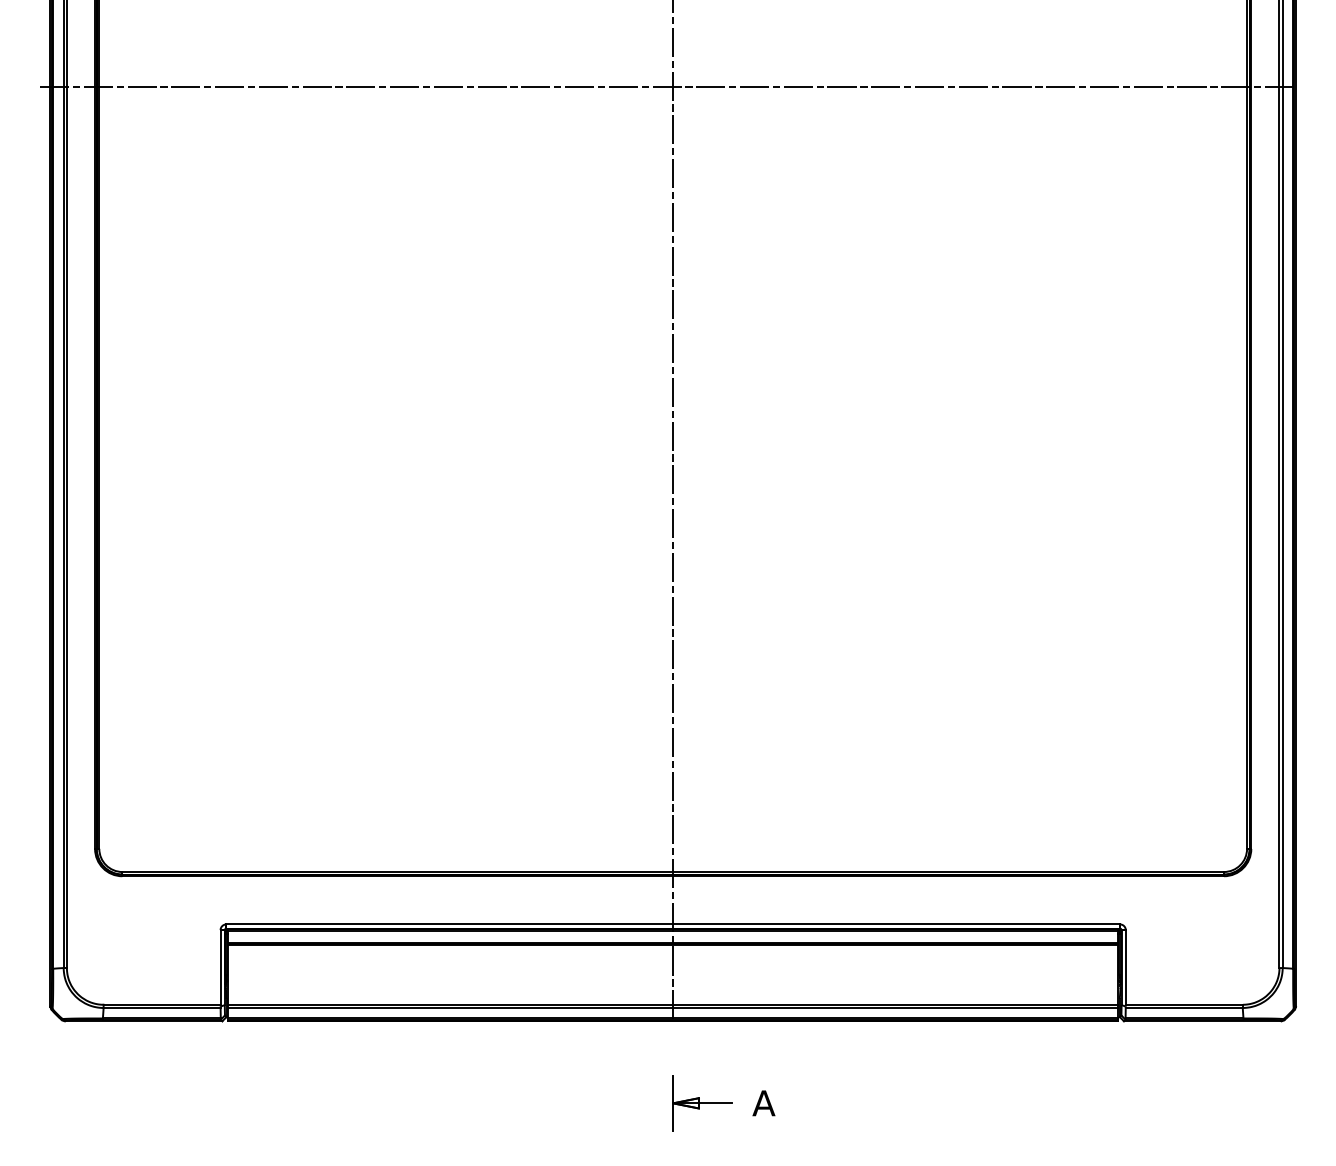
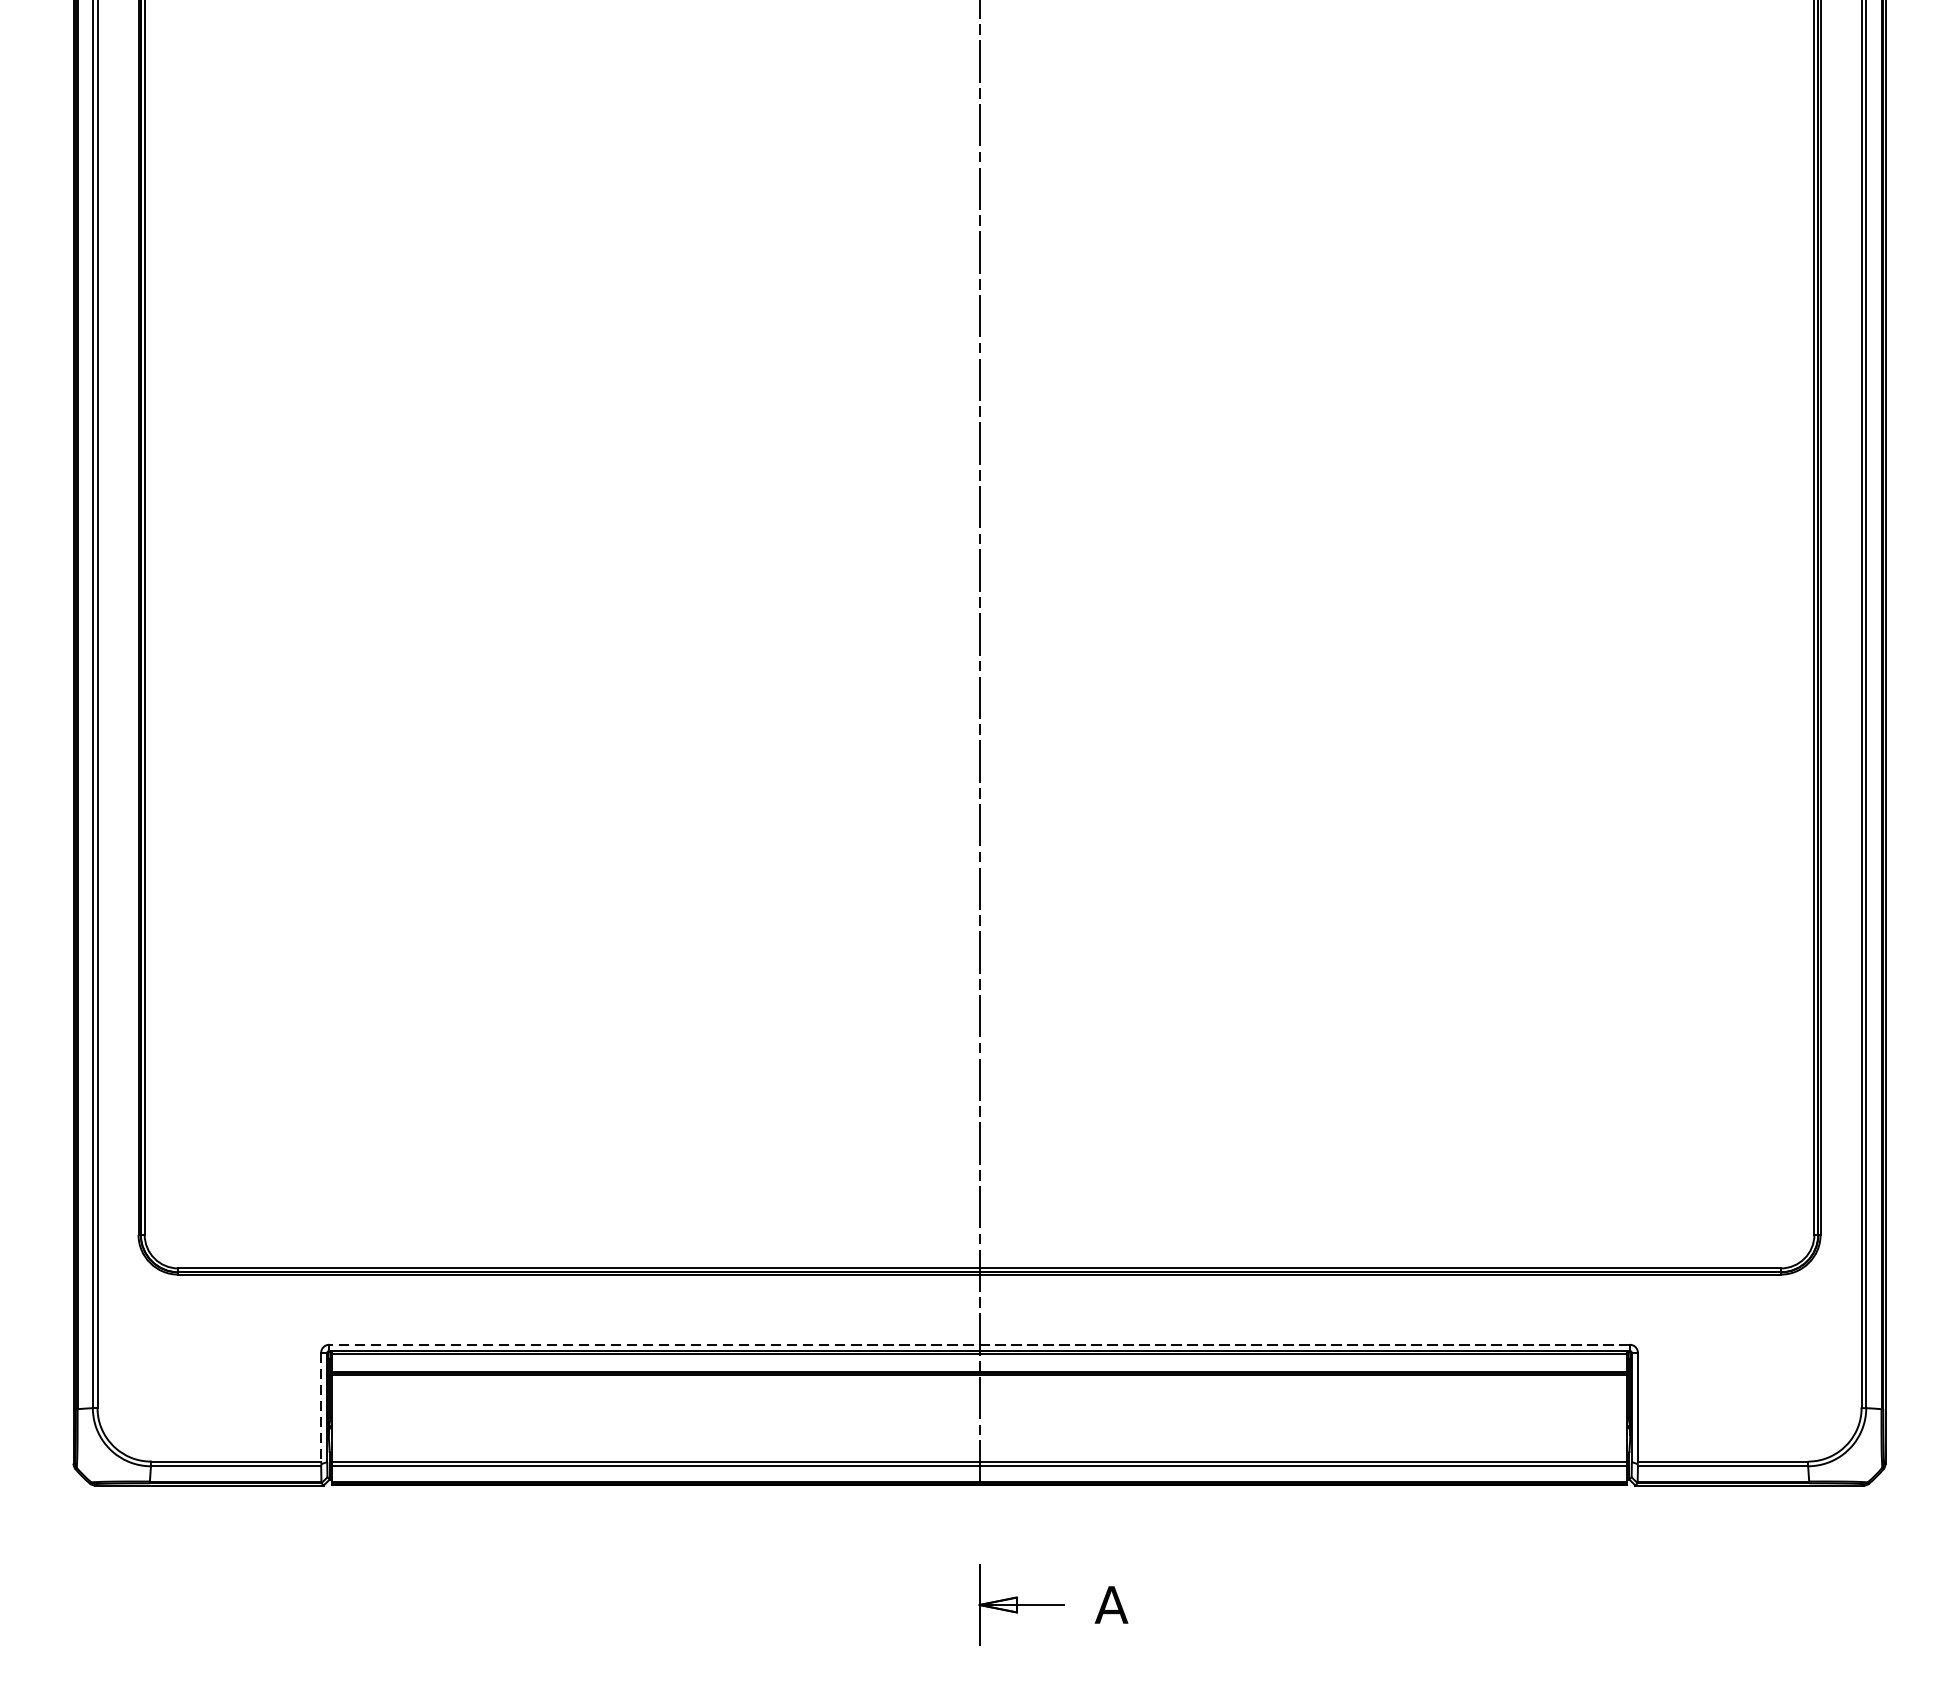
line: (665, 87) -> (968, 127), removed
line: (673, 924) -> (980, 1344), solid -> dashed
line: (220, 967) -> (320, 1407), solid -> dashed

